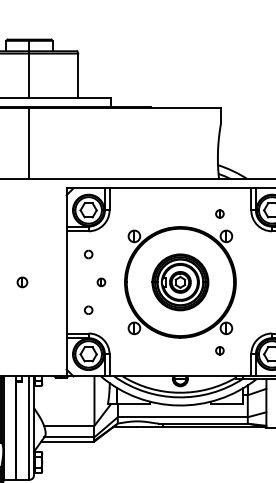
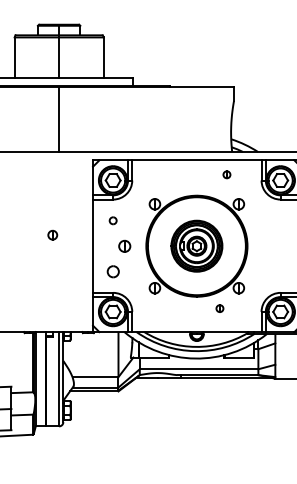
part: (219, 213) -> (226, 174), moved
part: (22, 281) -> (52, 234), moved
part: (101, 281) -> (124, 245), size x1.6
part: (87, 310) -> (112, 271), size x1.6
part: (219, 350) -> (219, 308), moved

